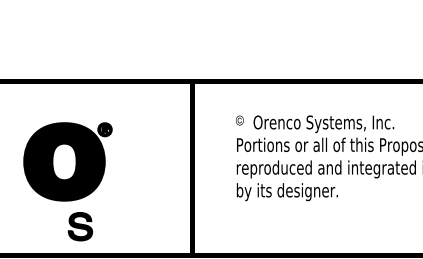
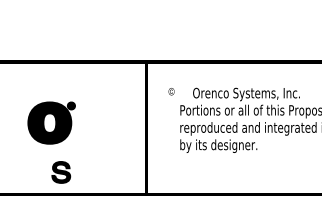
text: (239, 120) -> (171, 91), moved
part: (67, 161) -> (51, 122), size x0.7

